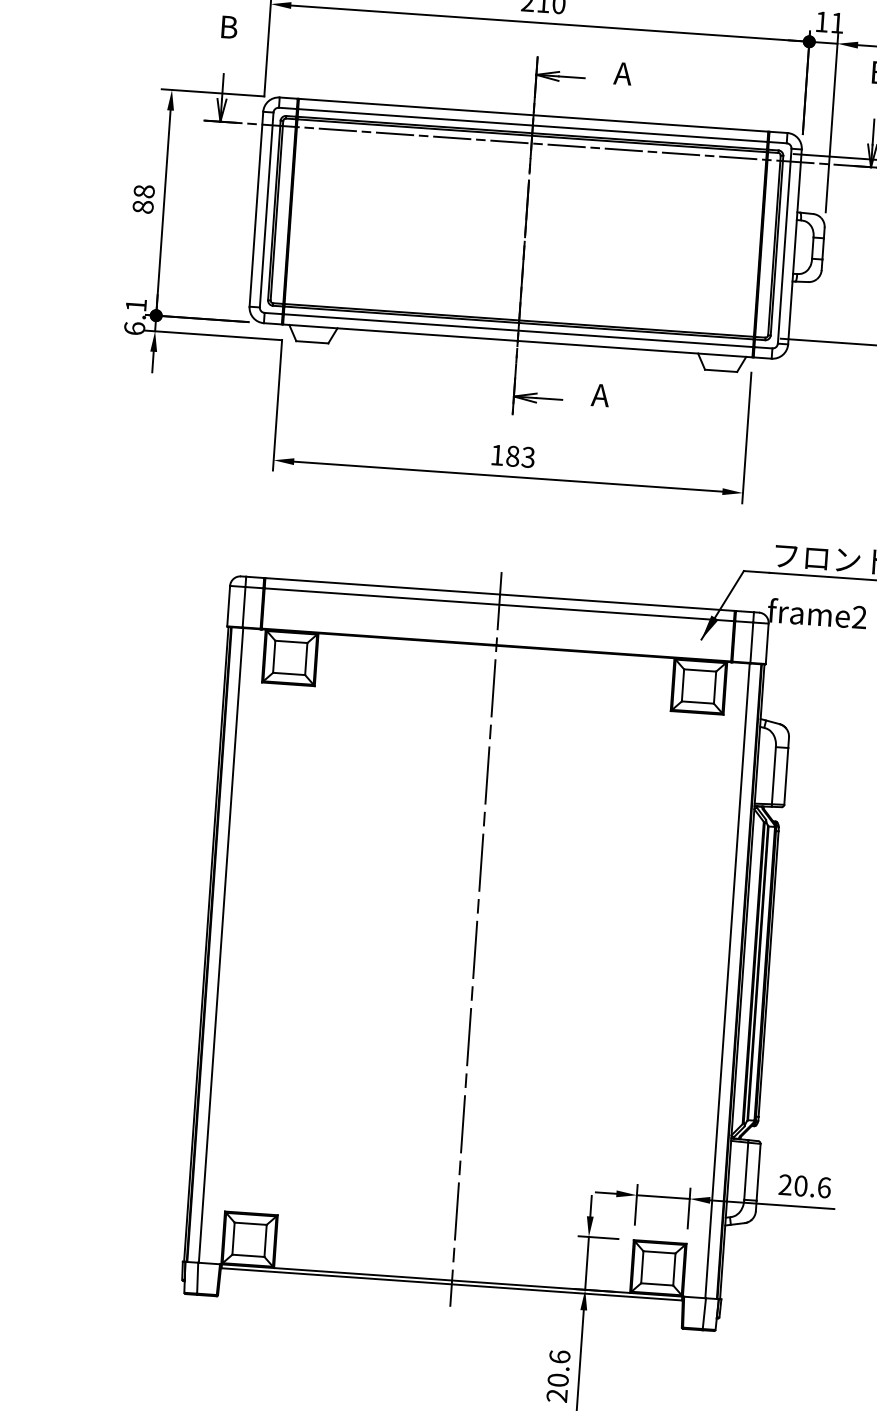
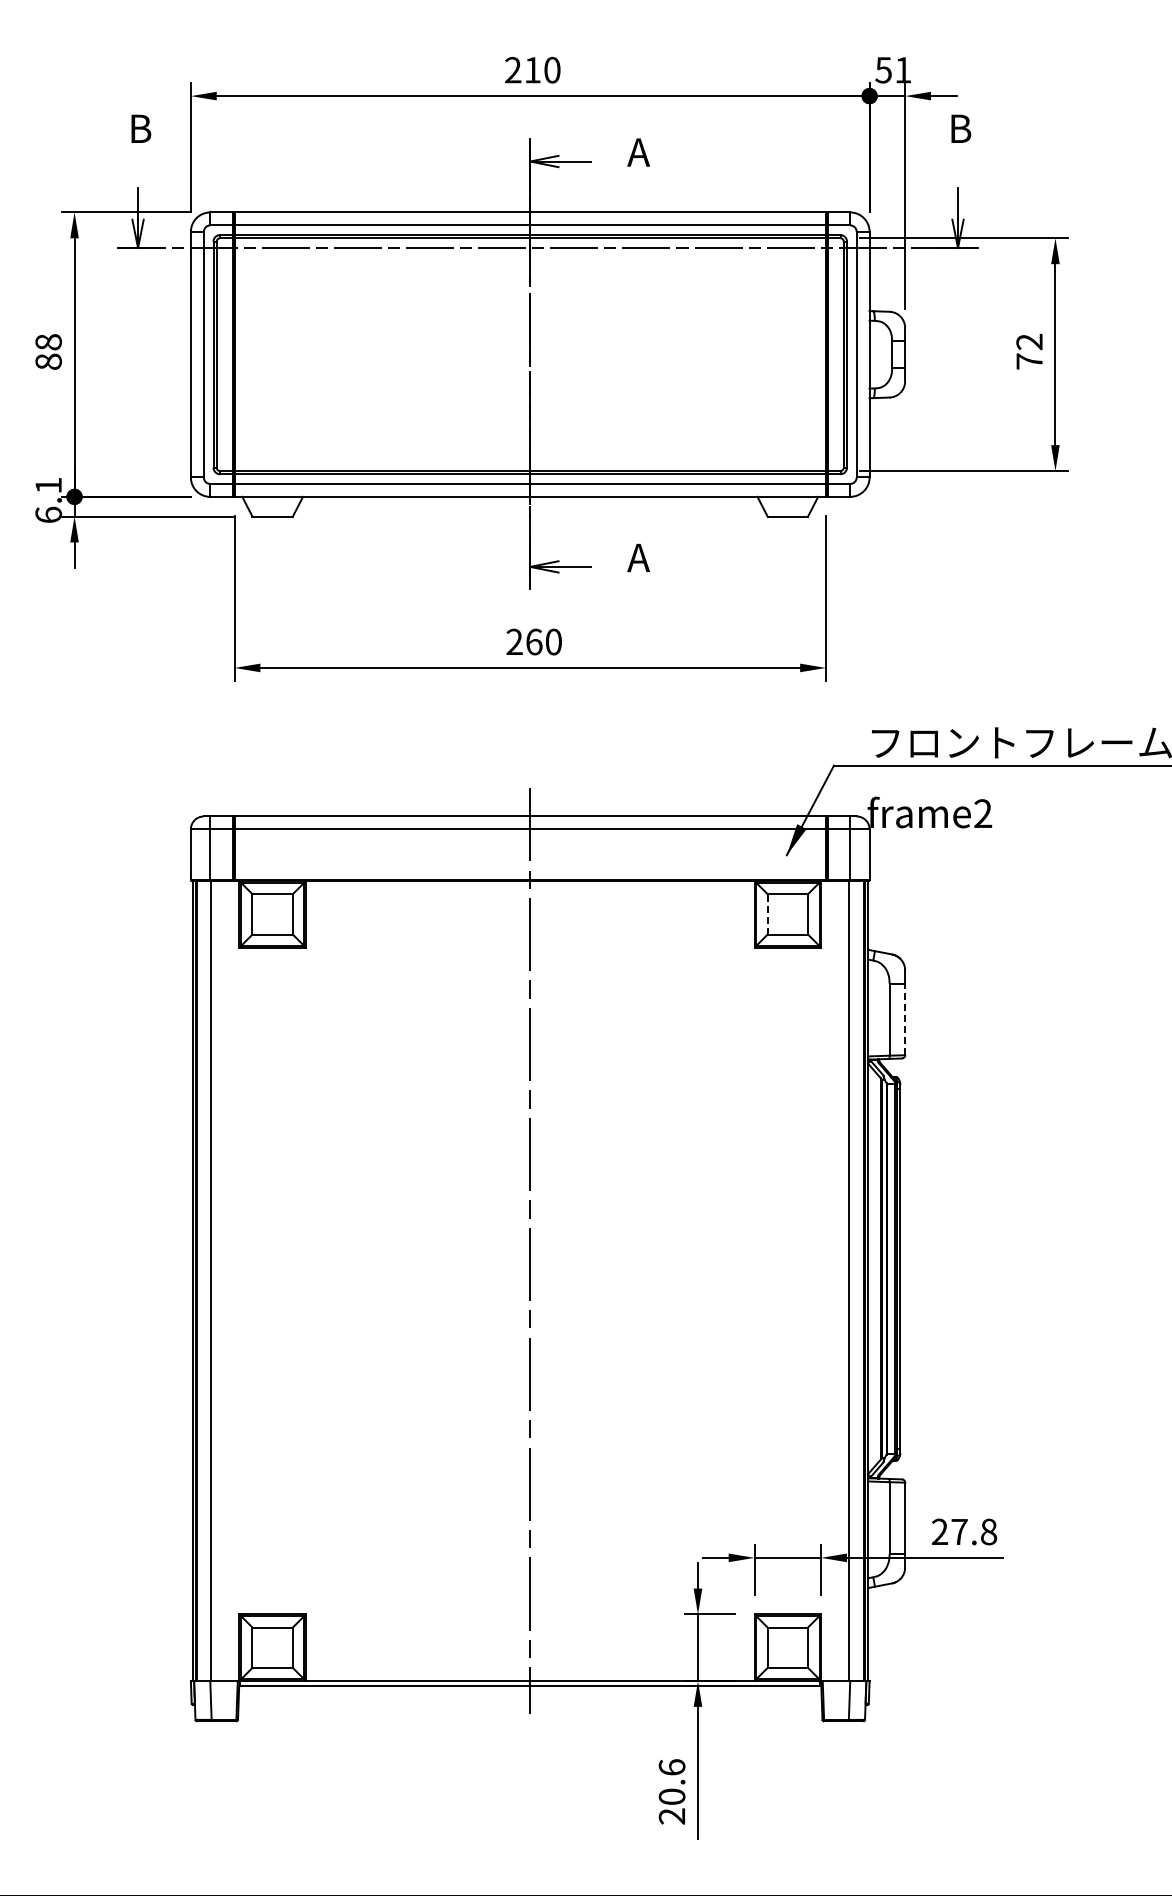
text: (821, 22) -> (883, 70), 11 -> 51
text: (512, 455) -> (533, 641), 183 -> 260
line: (682, 684) -> (767, 913), solid -> dashed
line: (786, 776) -> (905, 1019), solid -> dashed
text: (812, 1186) -> (974, 1531), 20.6 -> 27.8

